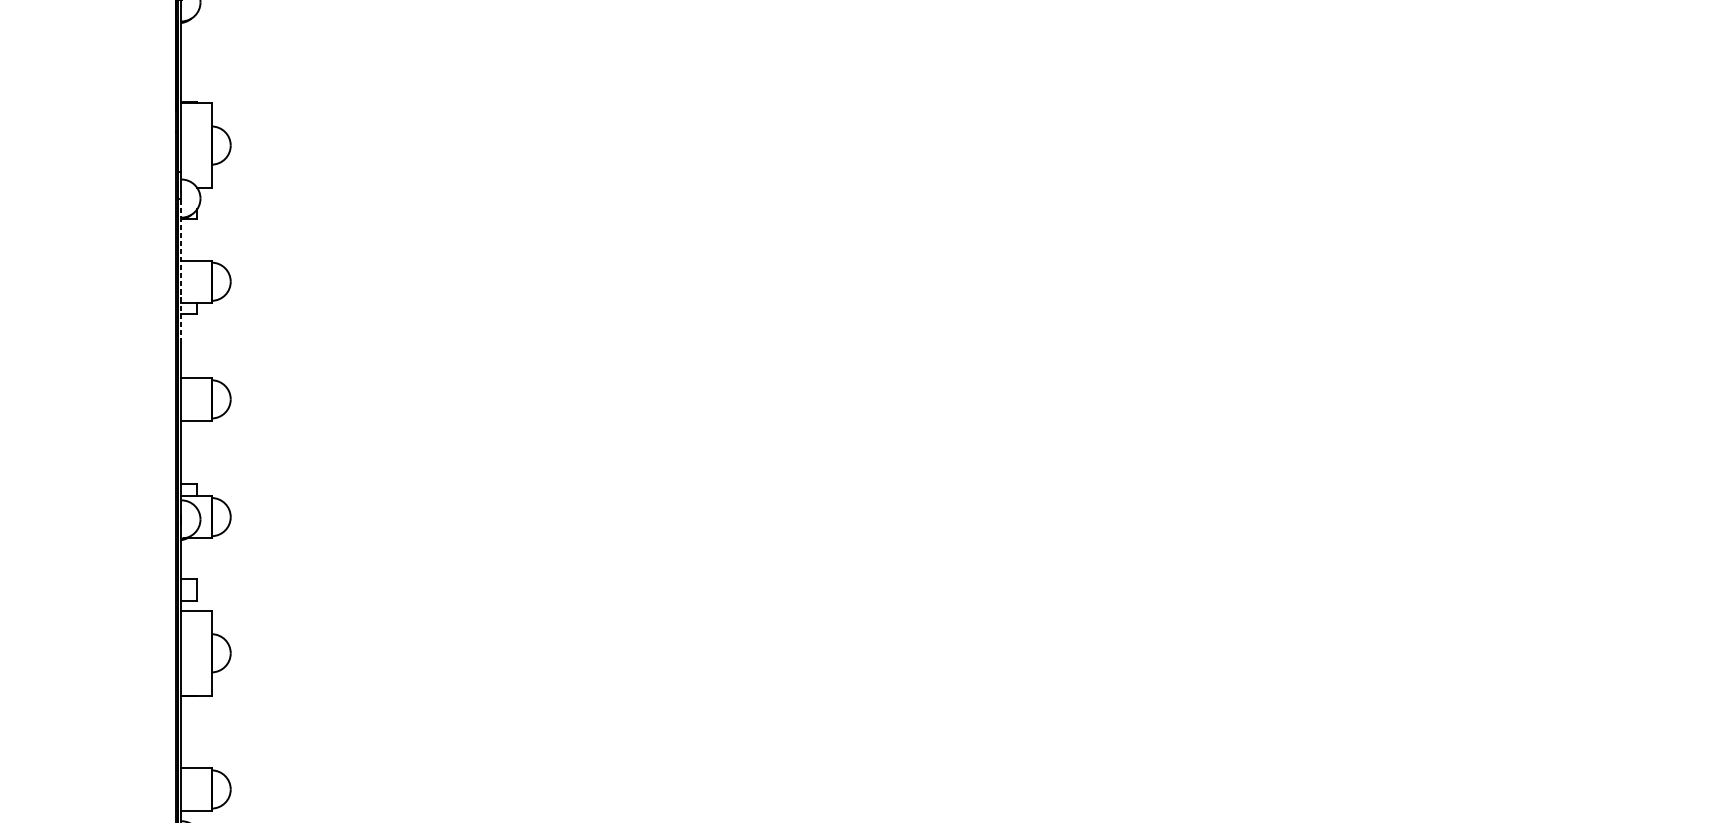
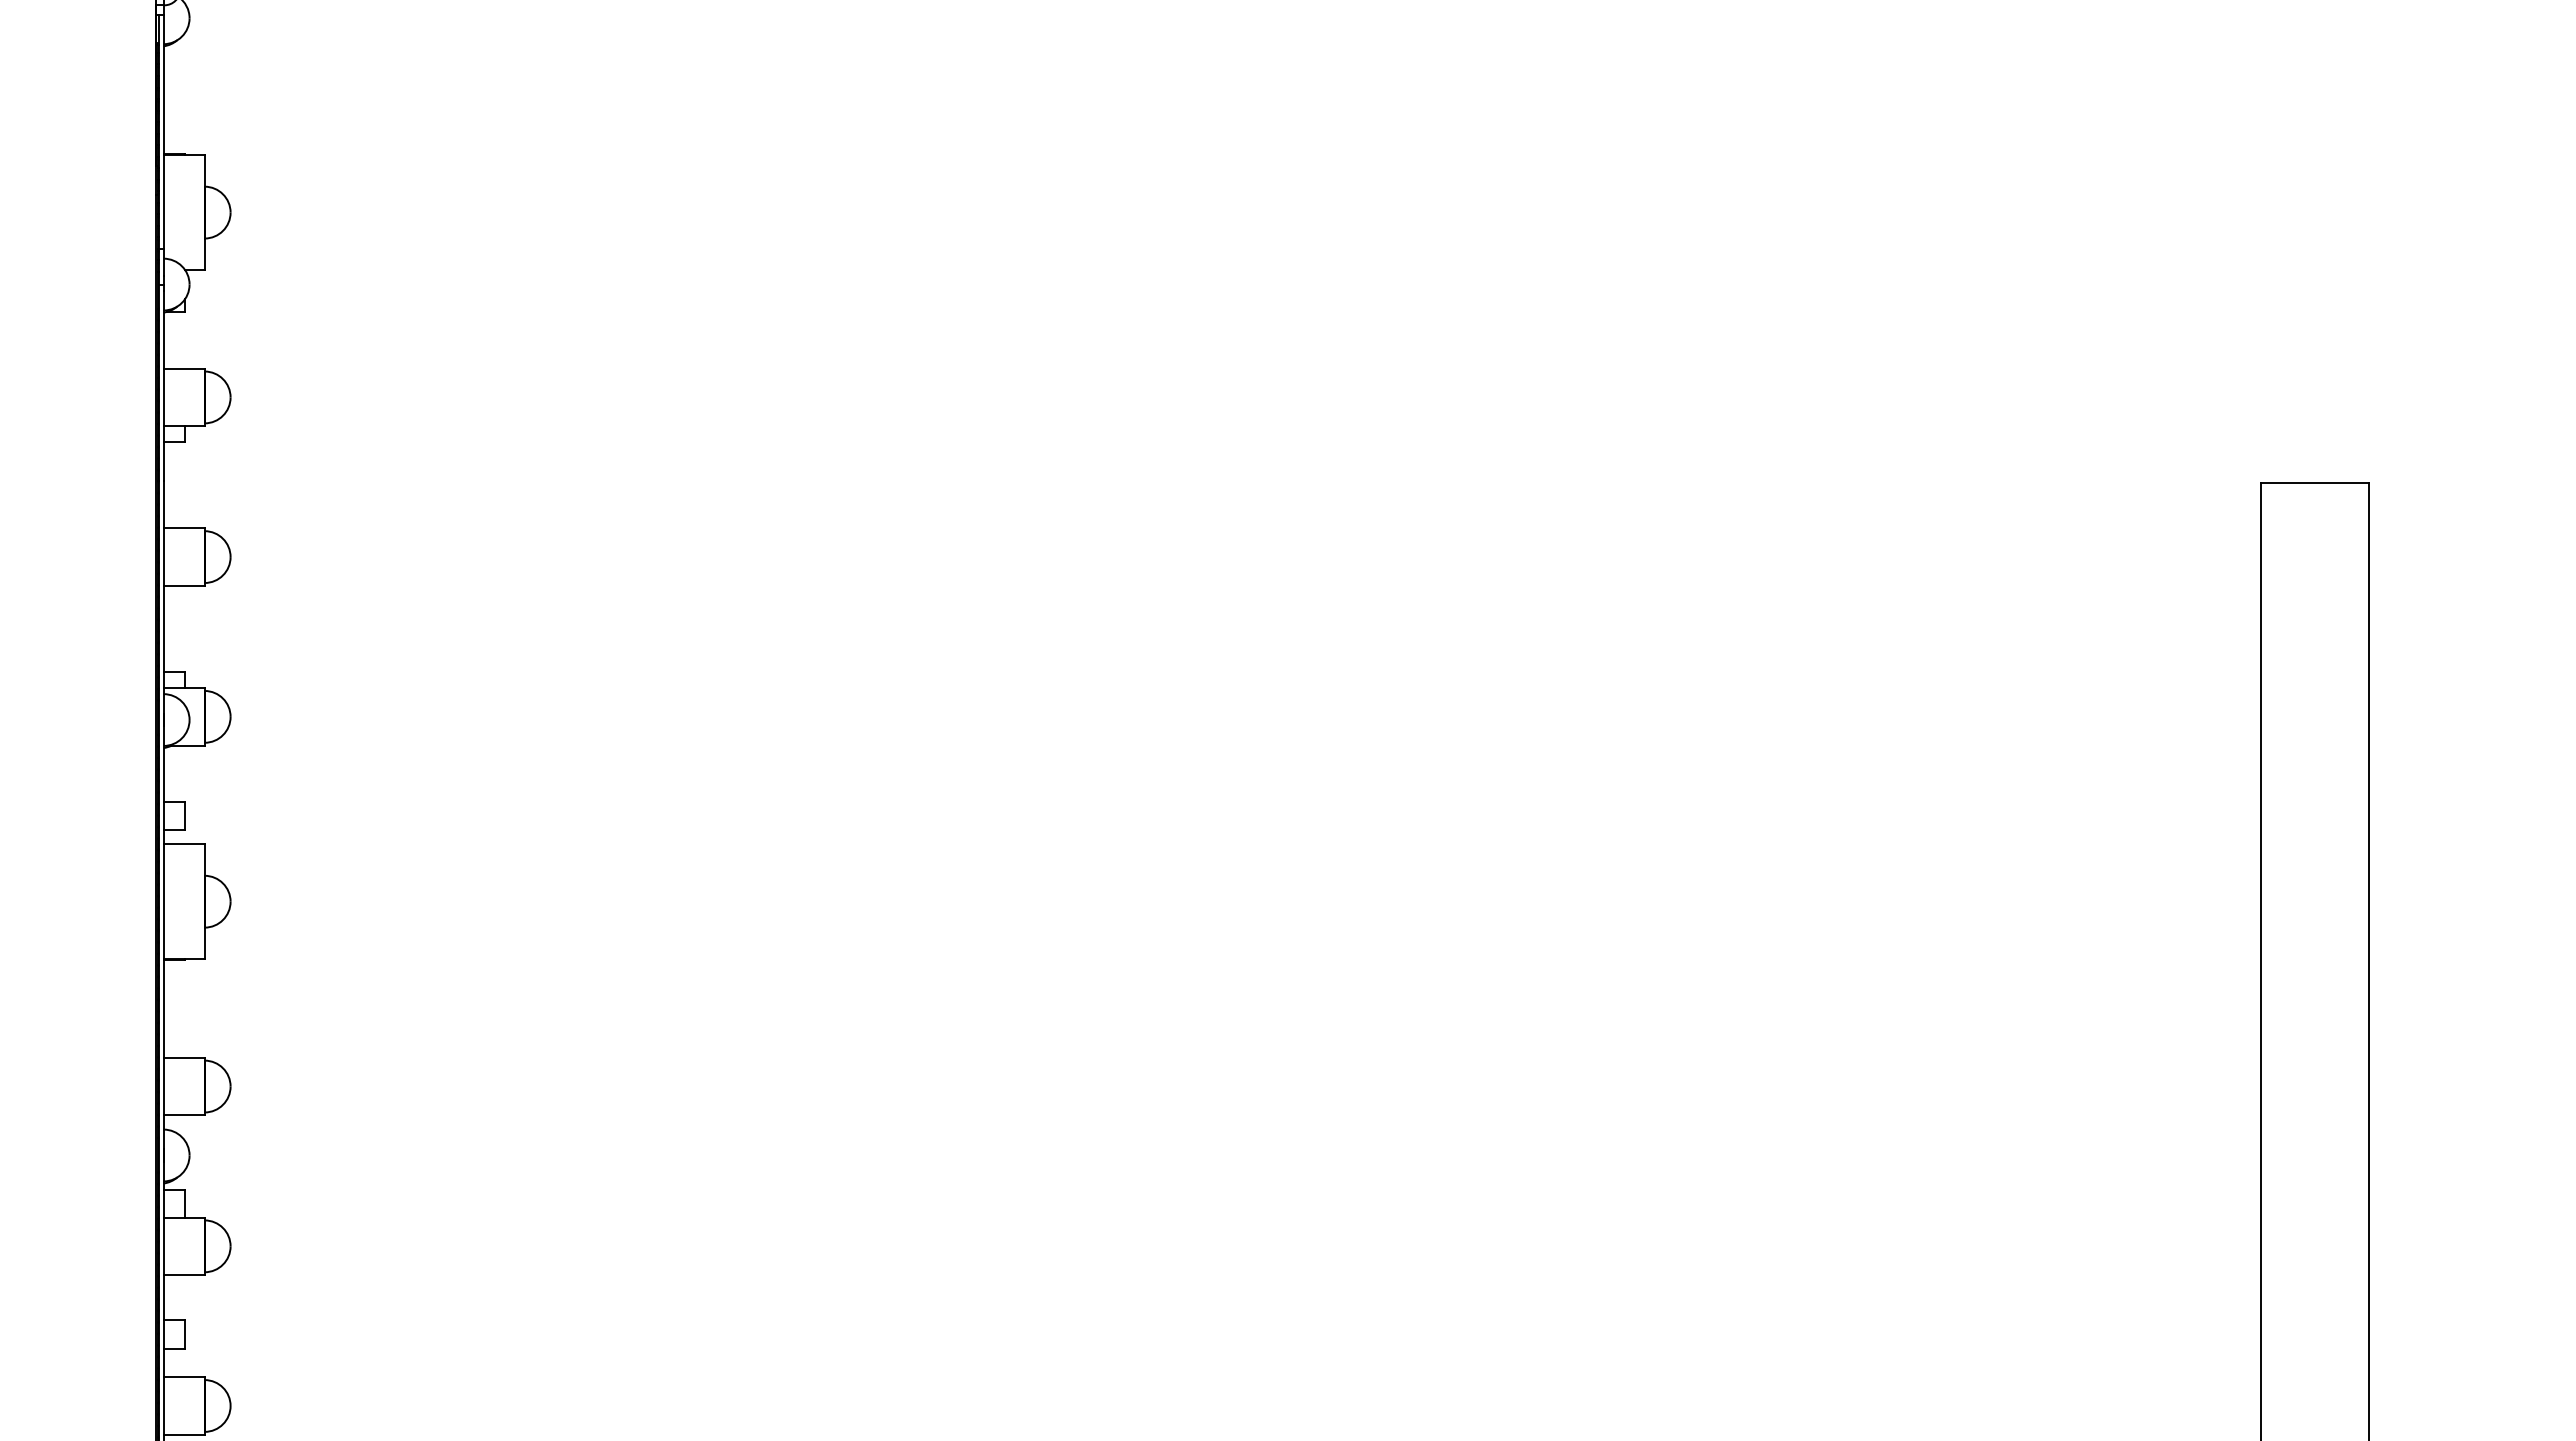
line: (181, 272) -> (163, 385), dashed -> solid

